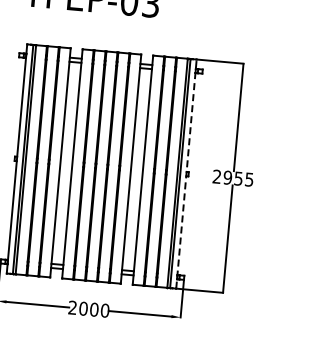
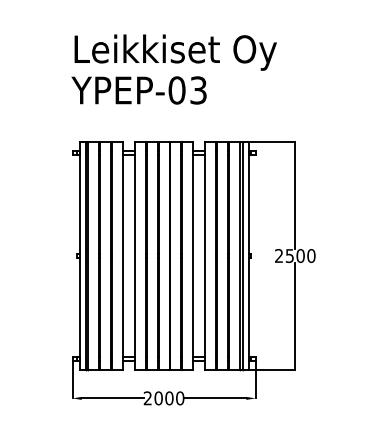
line: (186, 173) -> (248, 255), dashed -> solid
text: (238, 179) -> (300, 256), 2955 -> 2500

